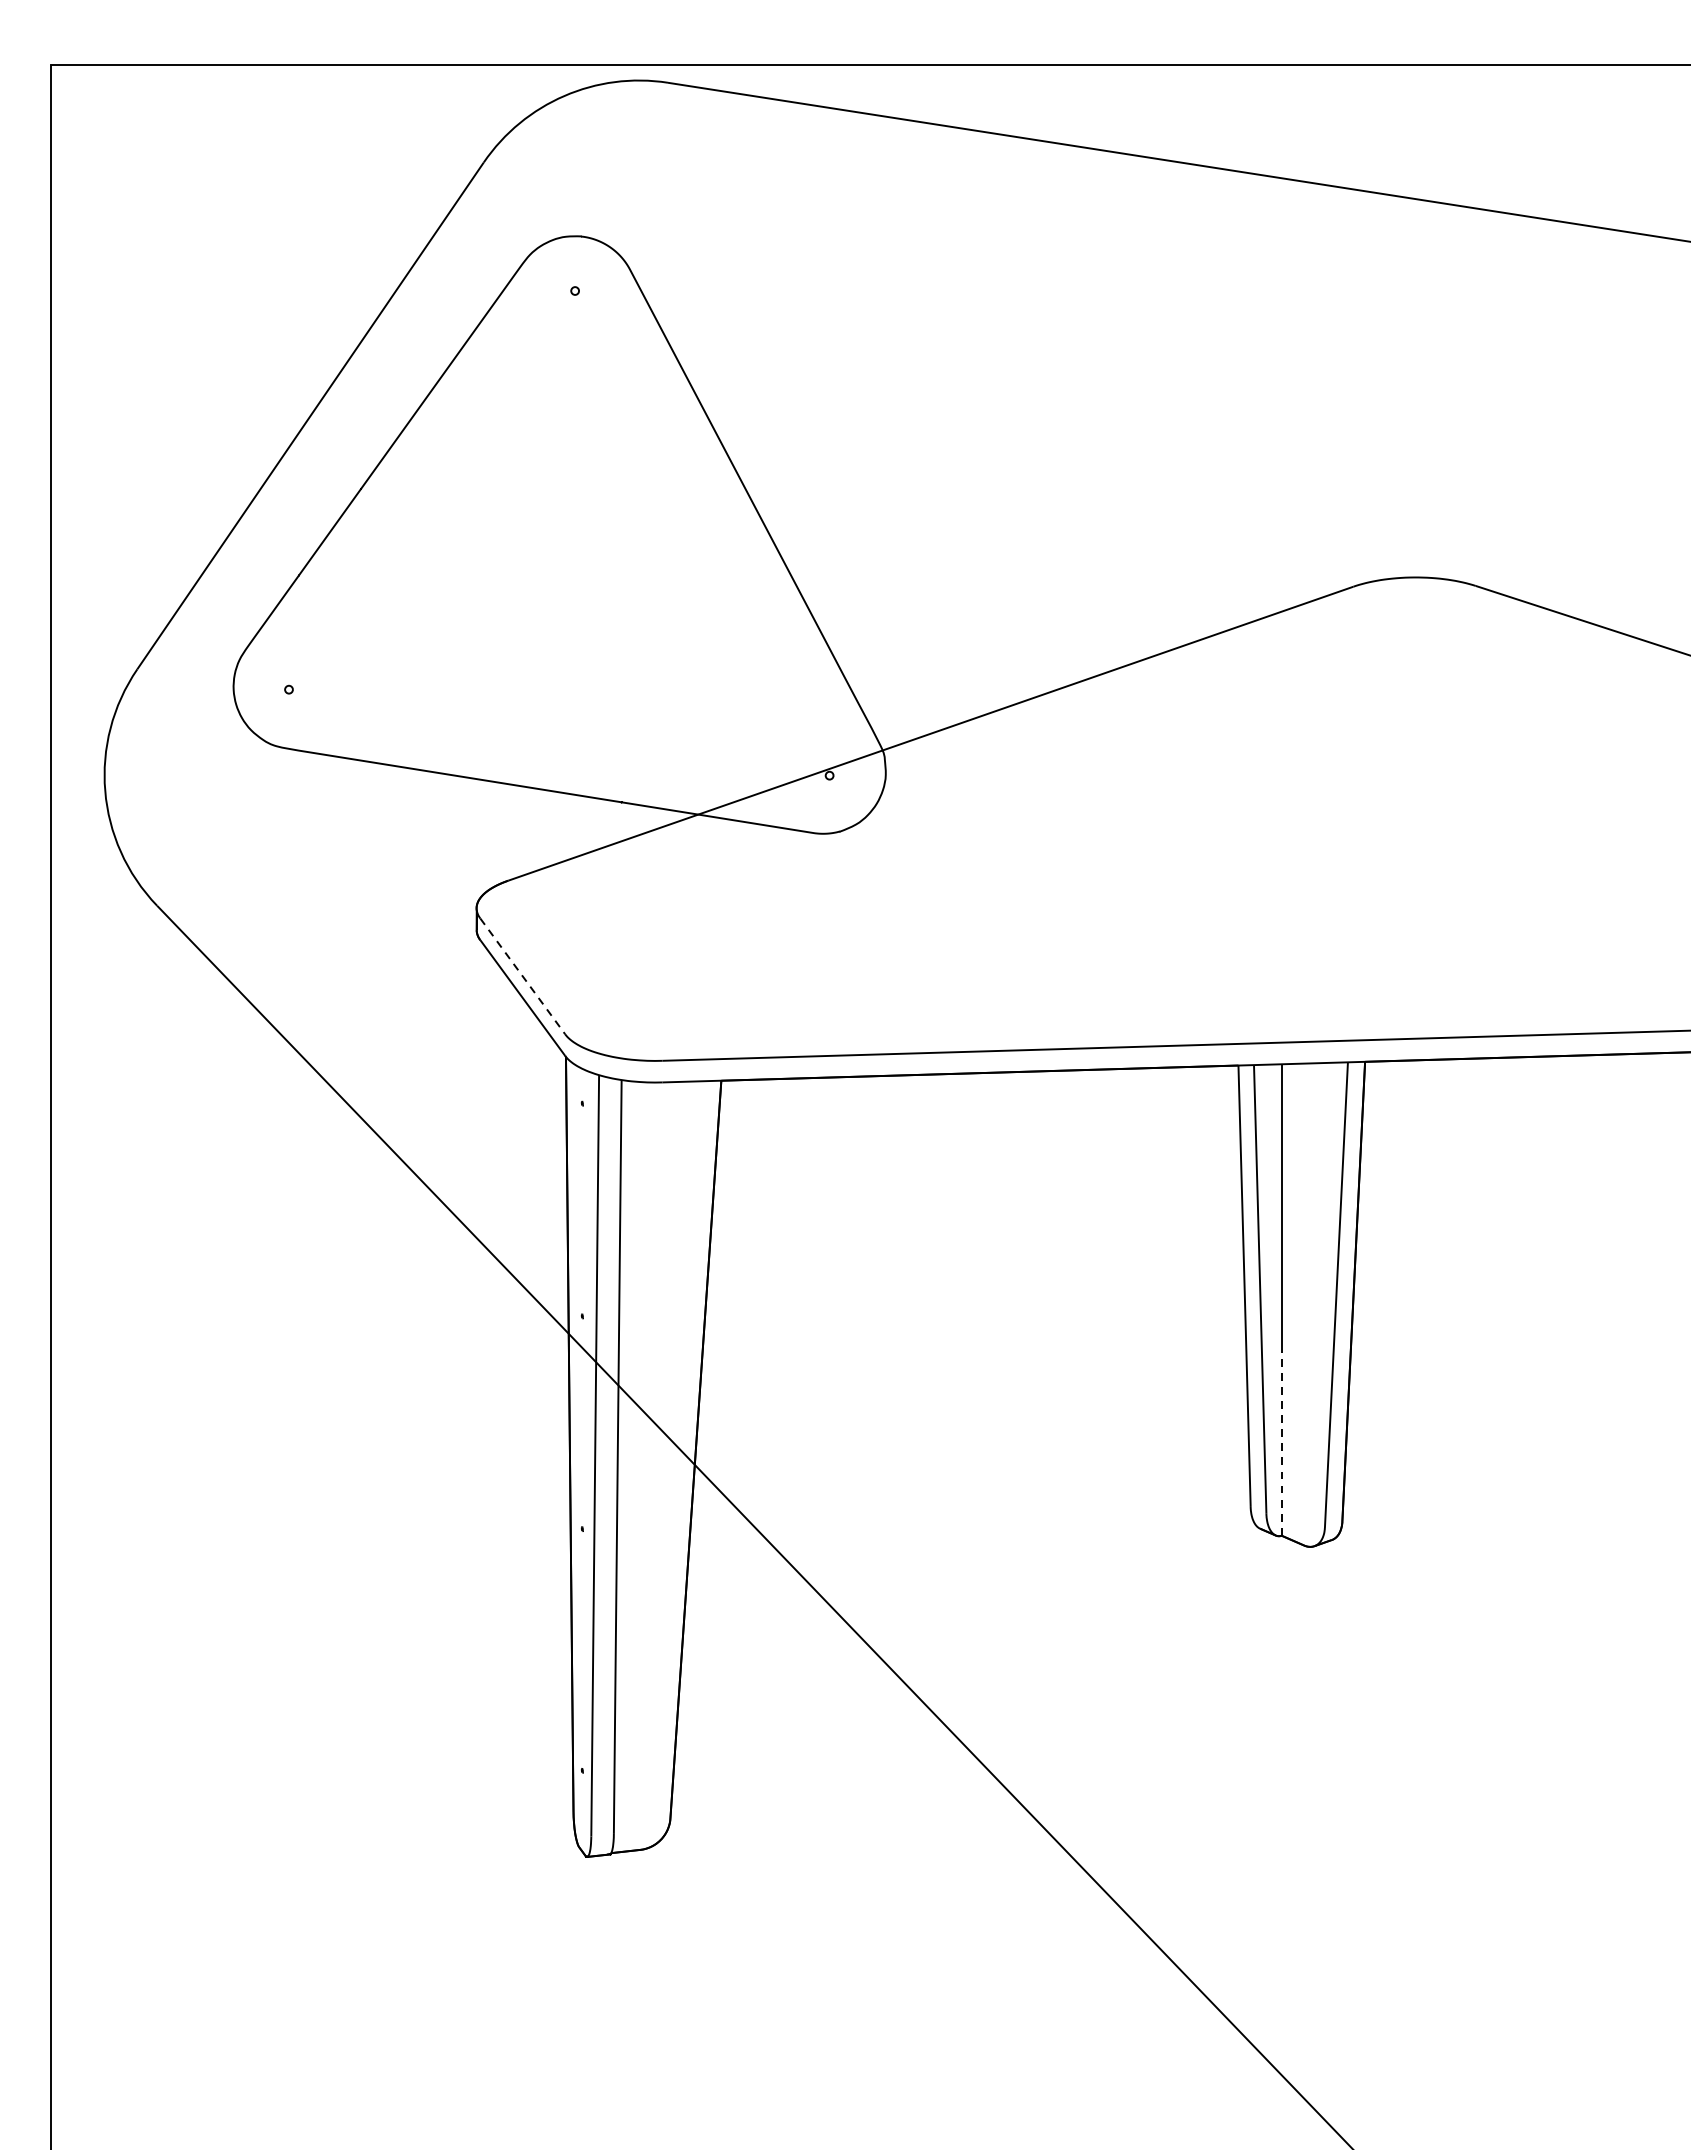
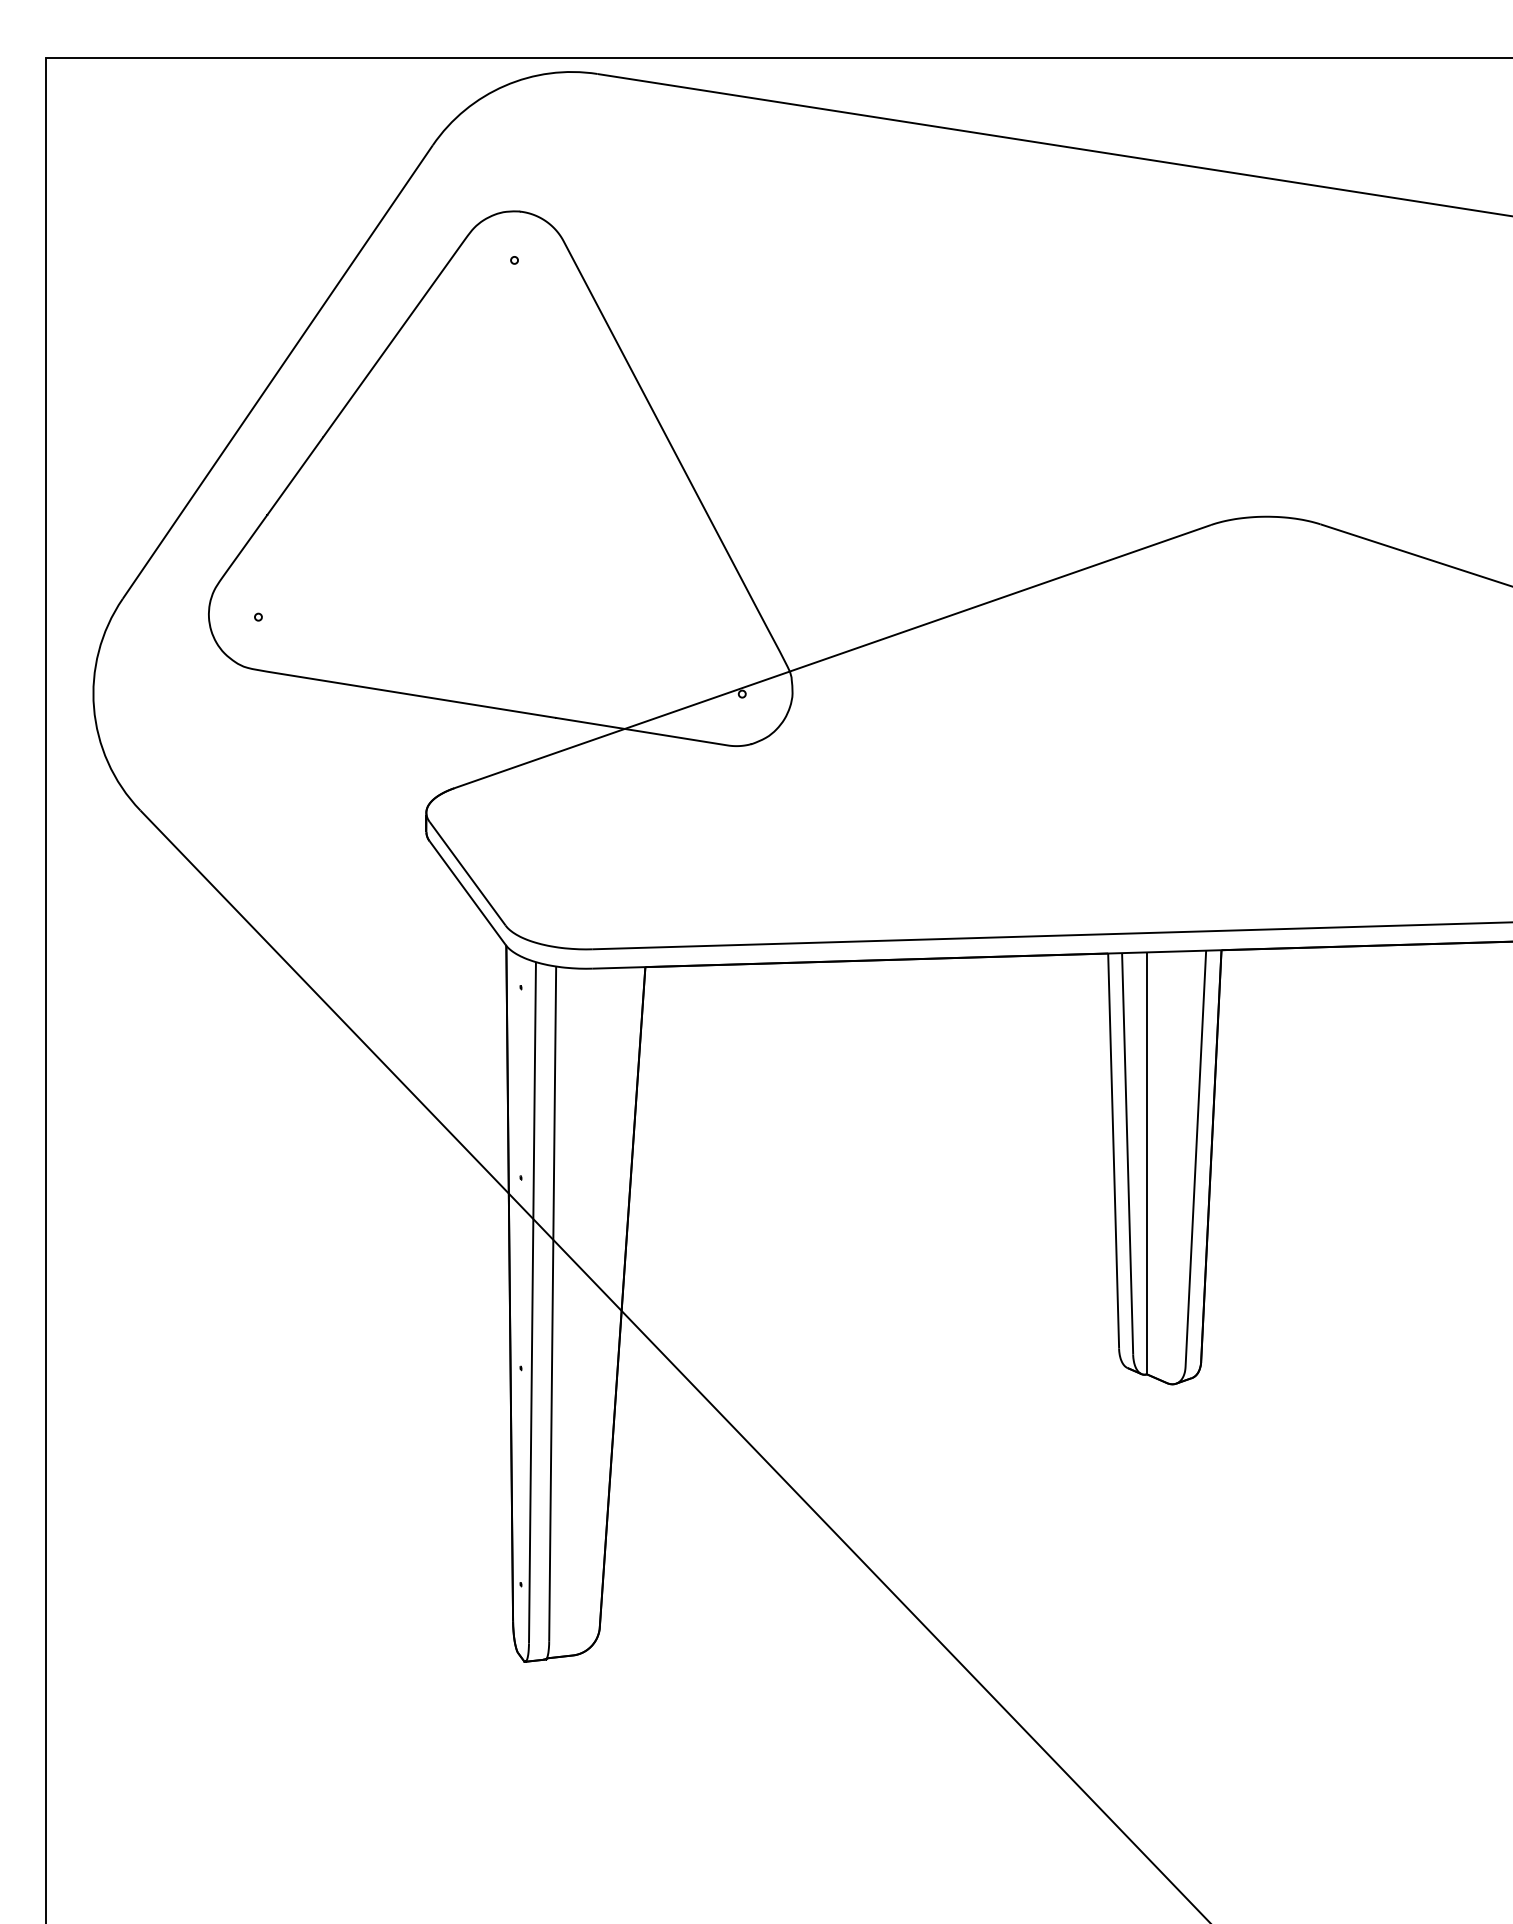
line: (522, 977) -> (467, 874), dashed -> solid
line: (1281, 1443) -> (1146, 1291), dashed -> solid

